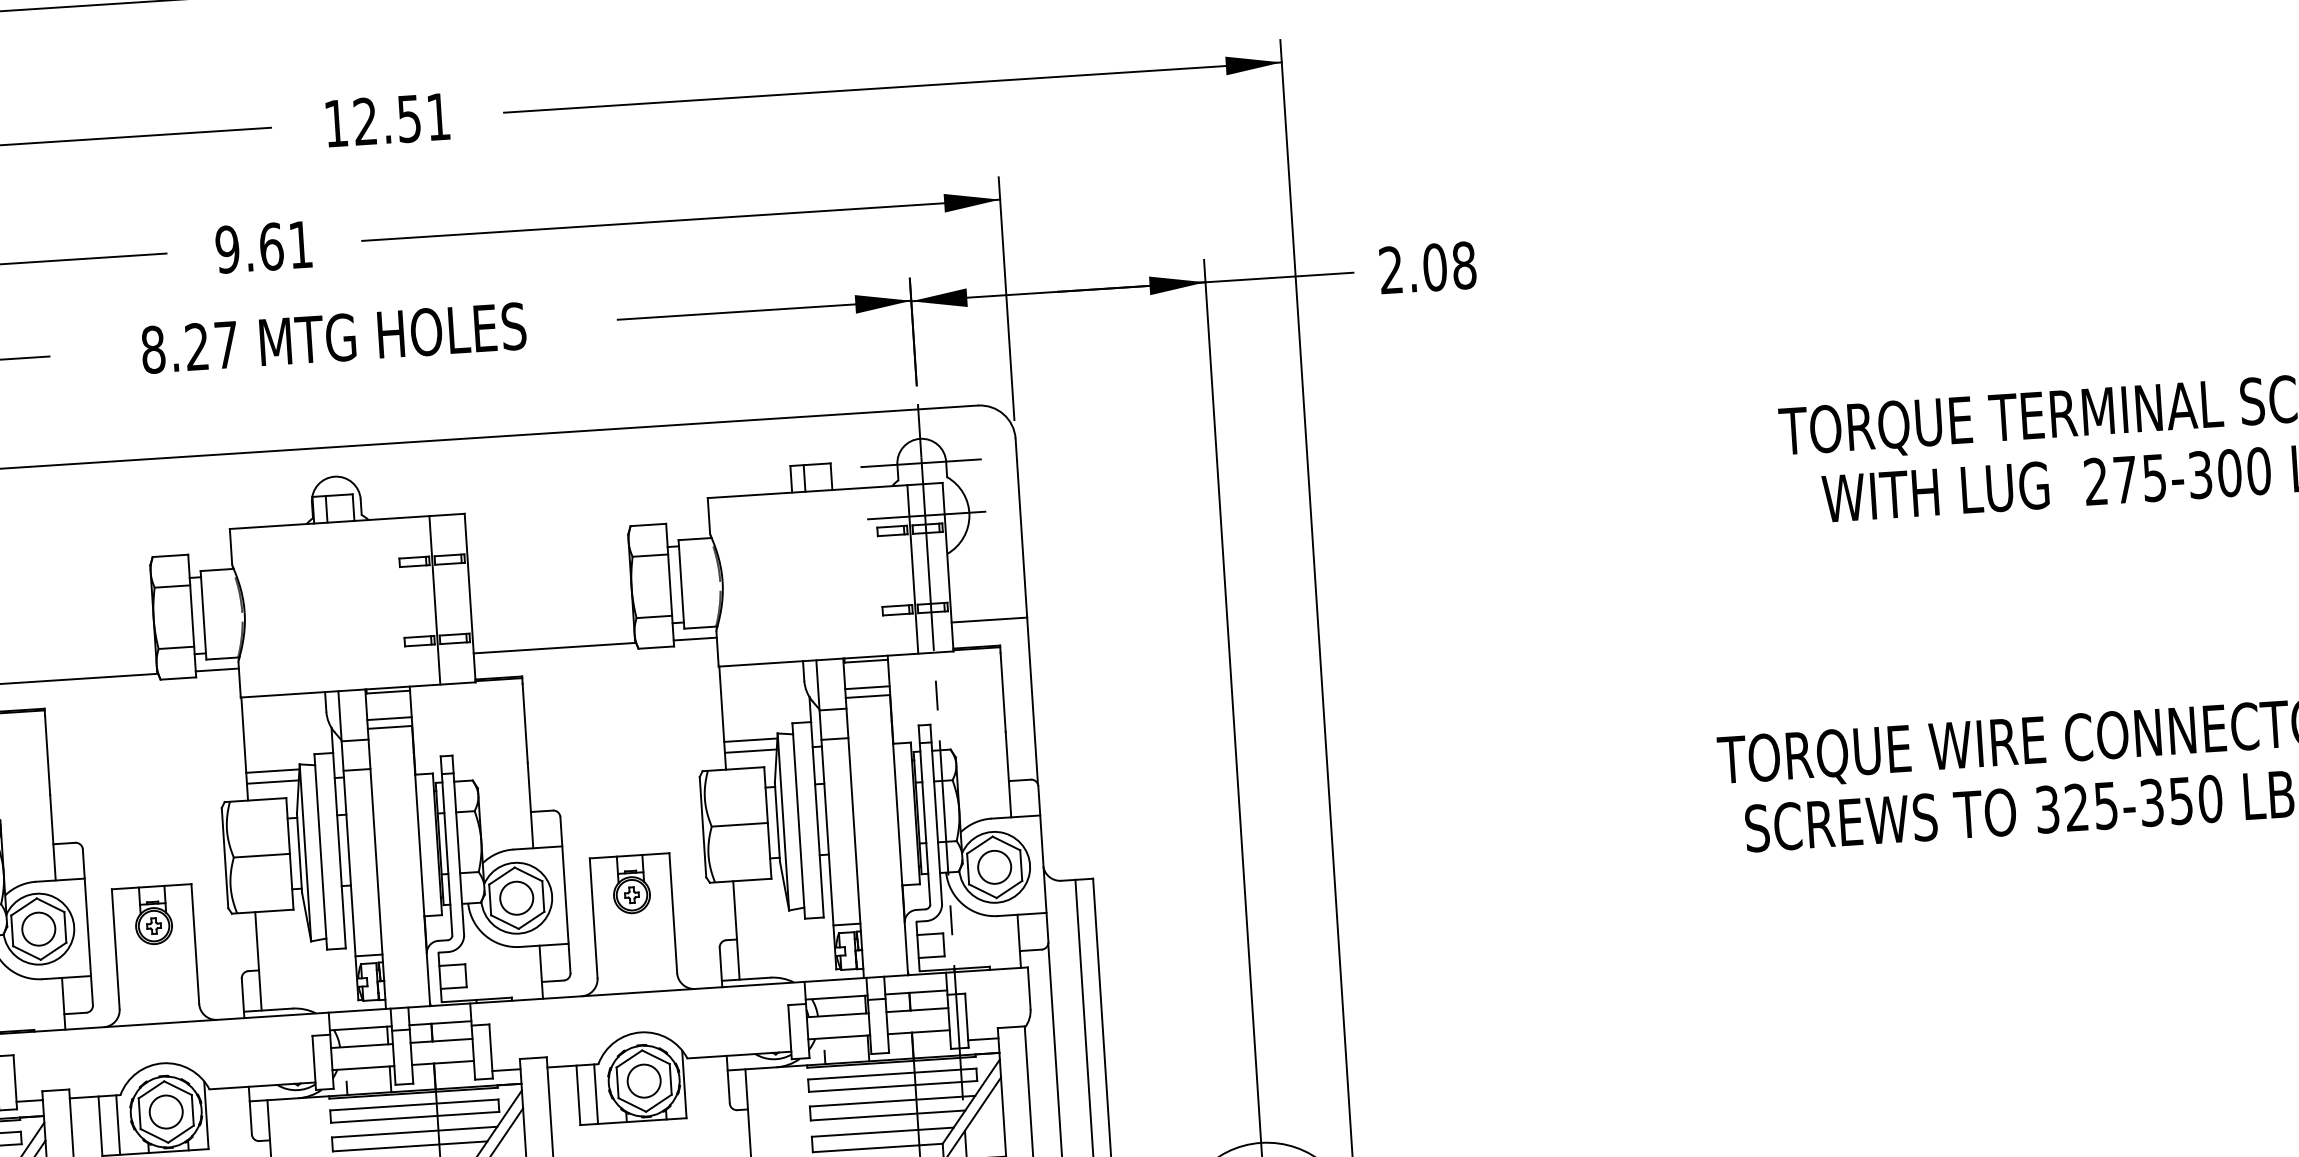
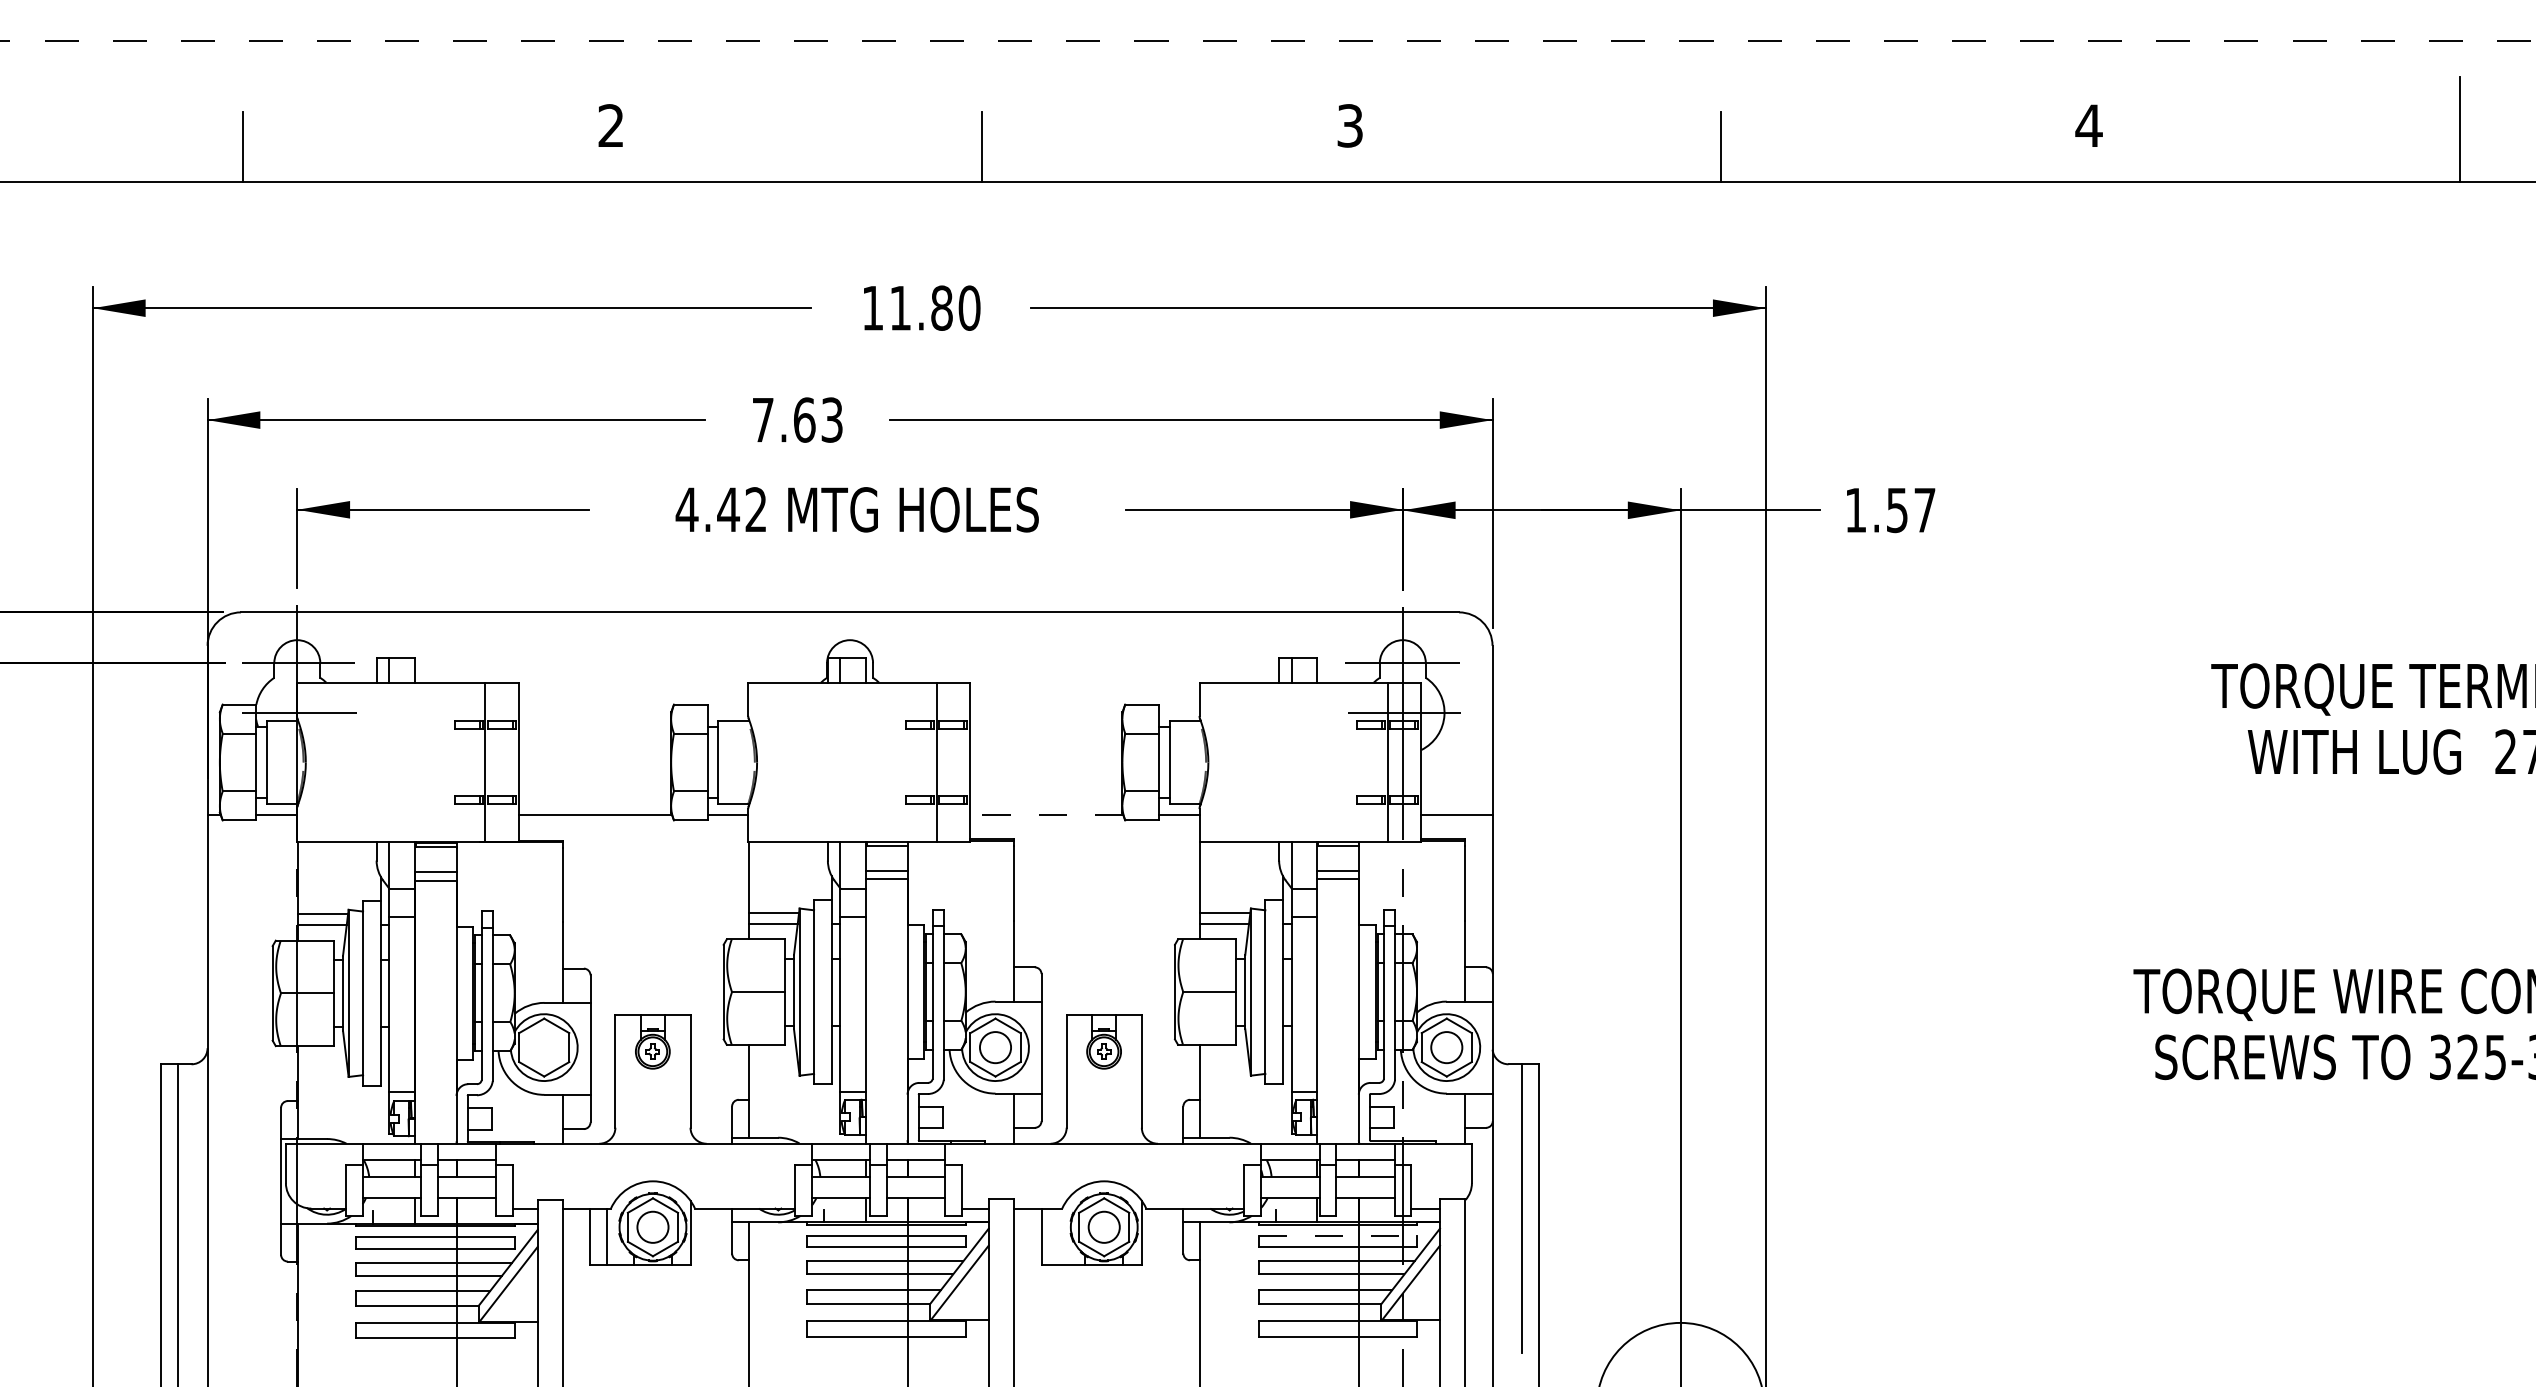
text: (402, 118) -> (935, 307), 12.51 -> 11.80
text: (263, 246) -> (797, 419), 9.61 -> 7.63
text: (1427, 268) -> (1890, 510), 2.08 -> 1.57
text: (188, 347) -> (720, 509), 8.27 -> 4.42
line: (554, 647) -> (1046, 814), solid -> dashed
circle: (37, 929) -> (543, 1047), removed
line: (892, 1073) -> (1338, 1235), solid -> dashed
line: (596, 1093) -> (1058, 1236), removed

